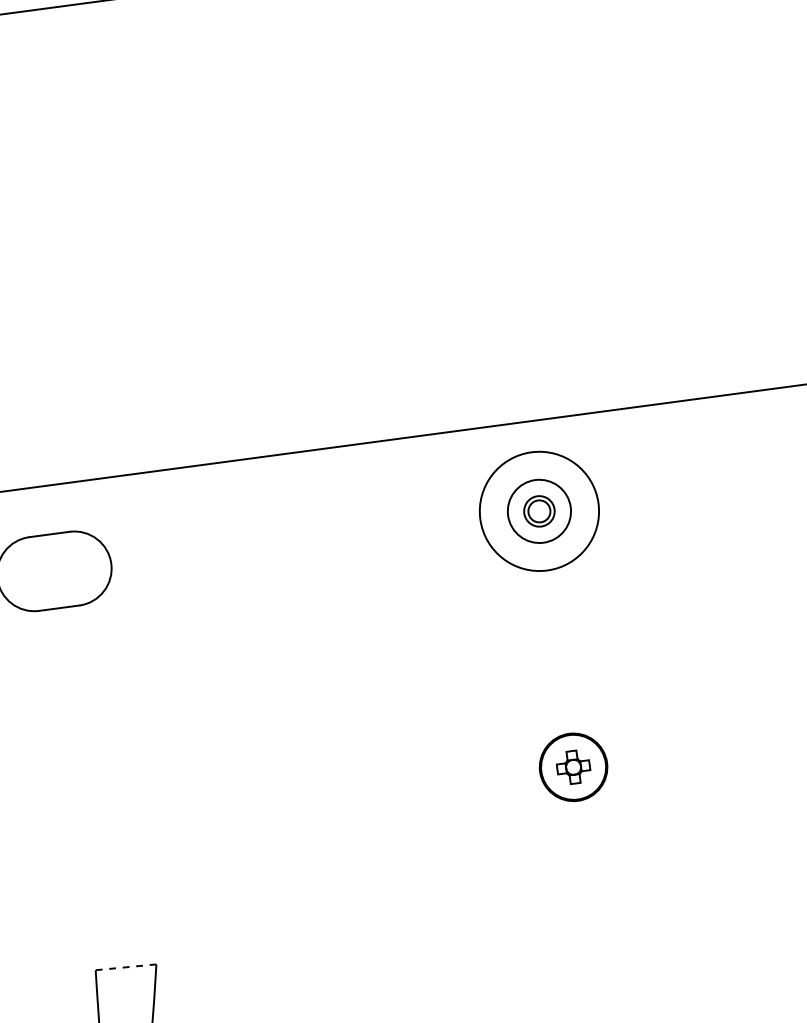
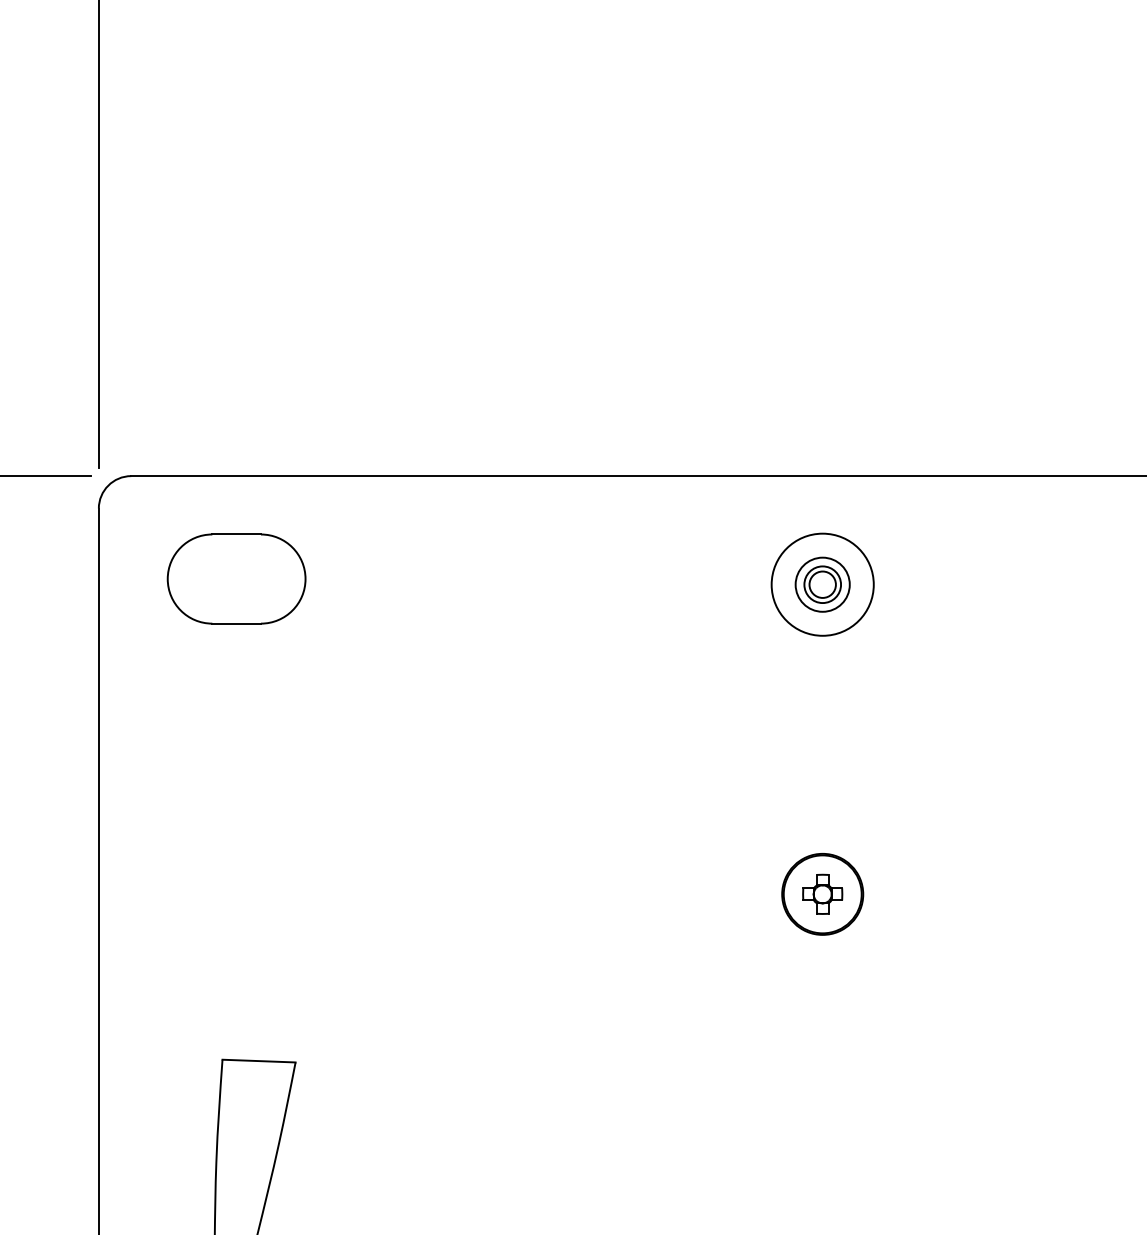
circle: (539, 511) -> (822, 584), size x0.71
circle: (539, 511) -> (822, 584), size x0.71
line: (126, 967) -> (259, 1061), dashed -> solid

